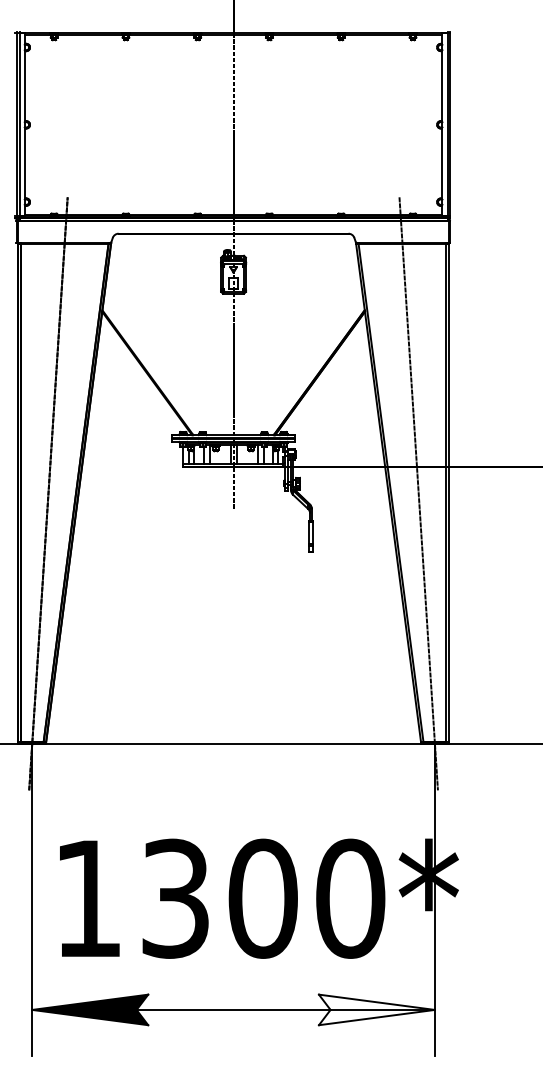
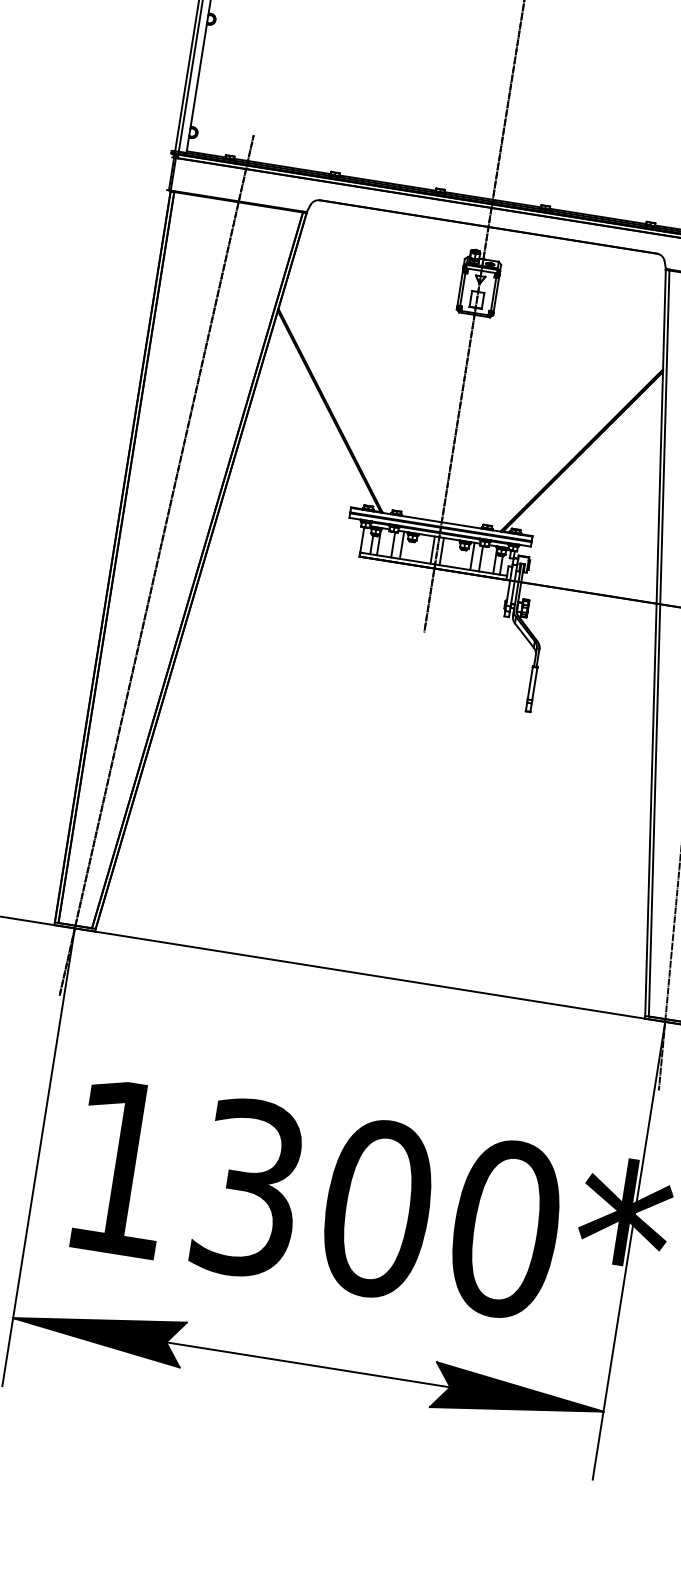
fill: (376, 1009) -> (517, 1397), added

